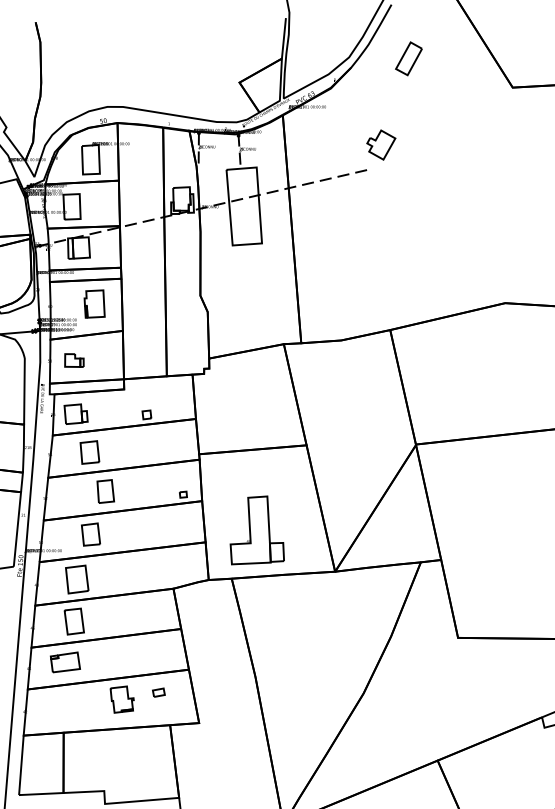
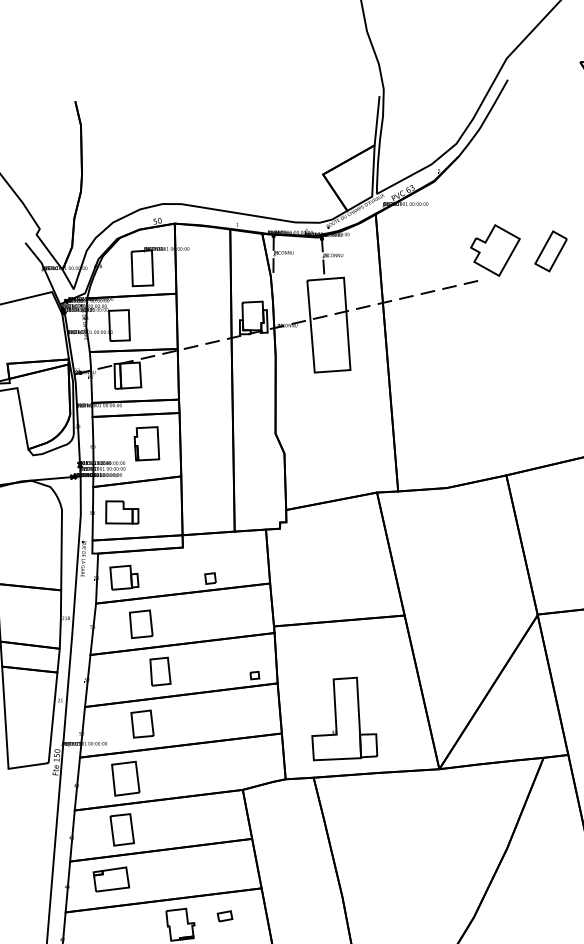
part: (408, 58) -> (550, 250), moved
part: (381, 144) -> (495, 249), size x1.43
part: (74, 360) -> (122, 512), size x1.43

